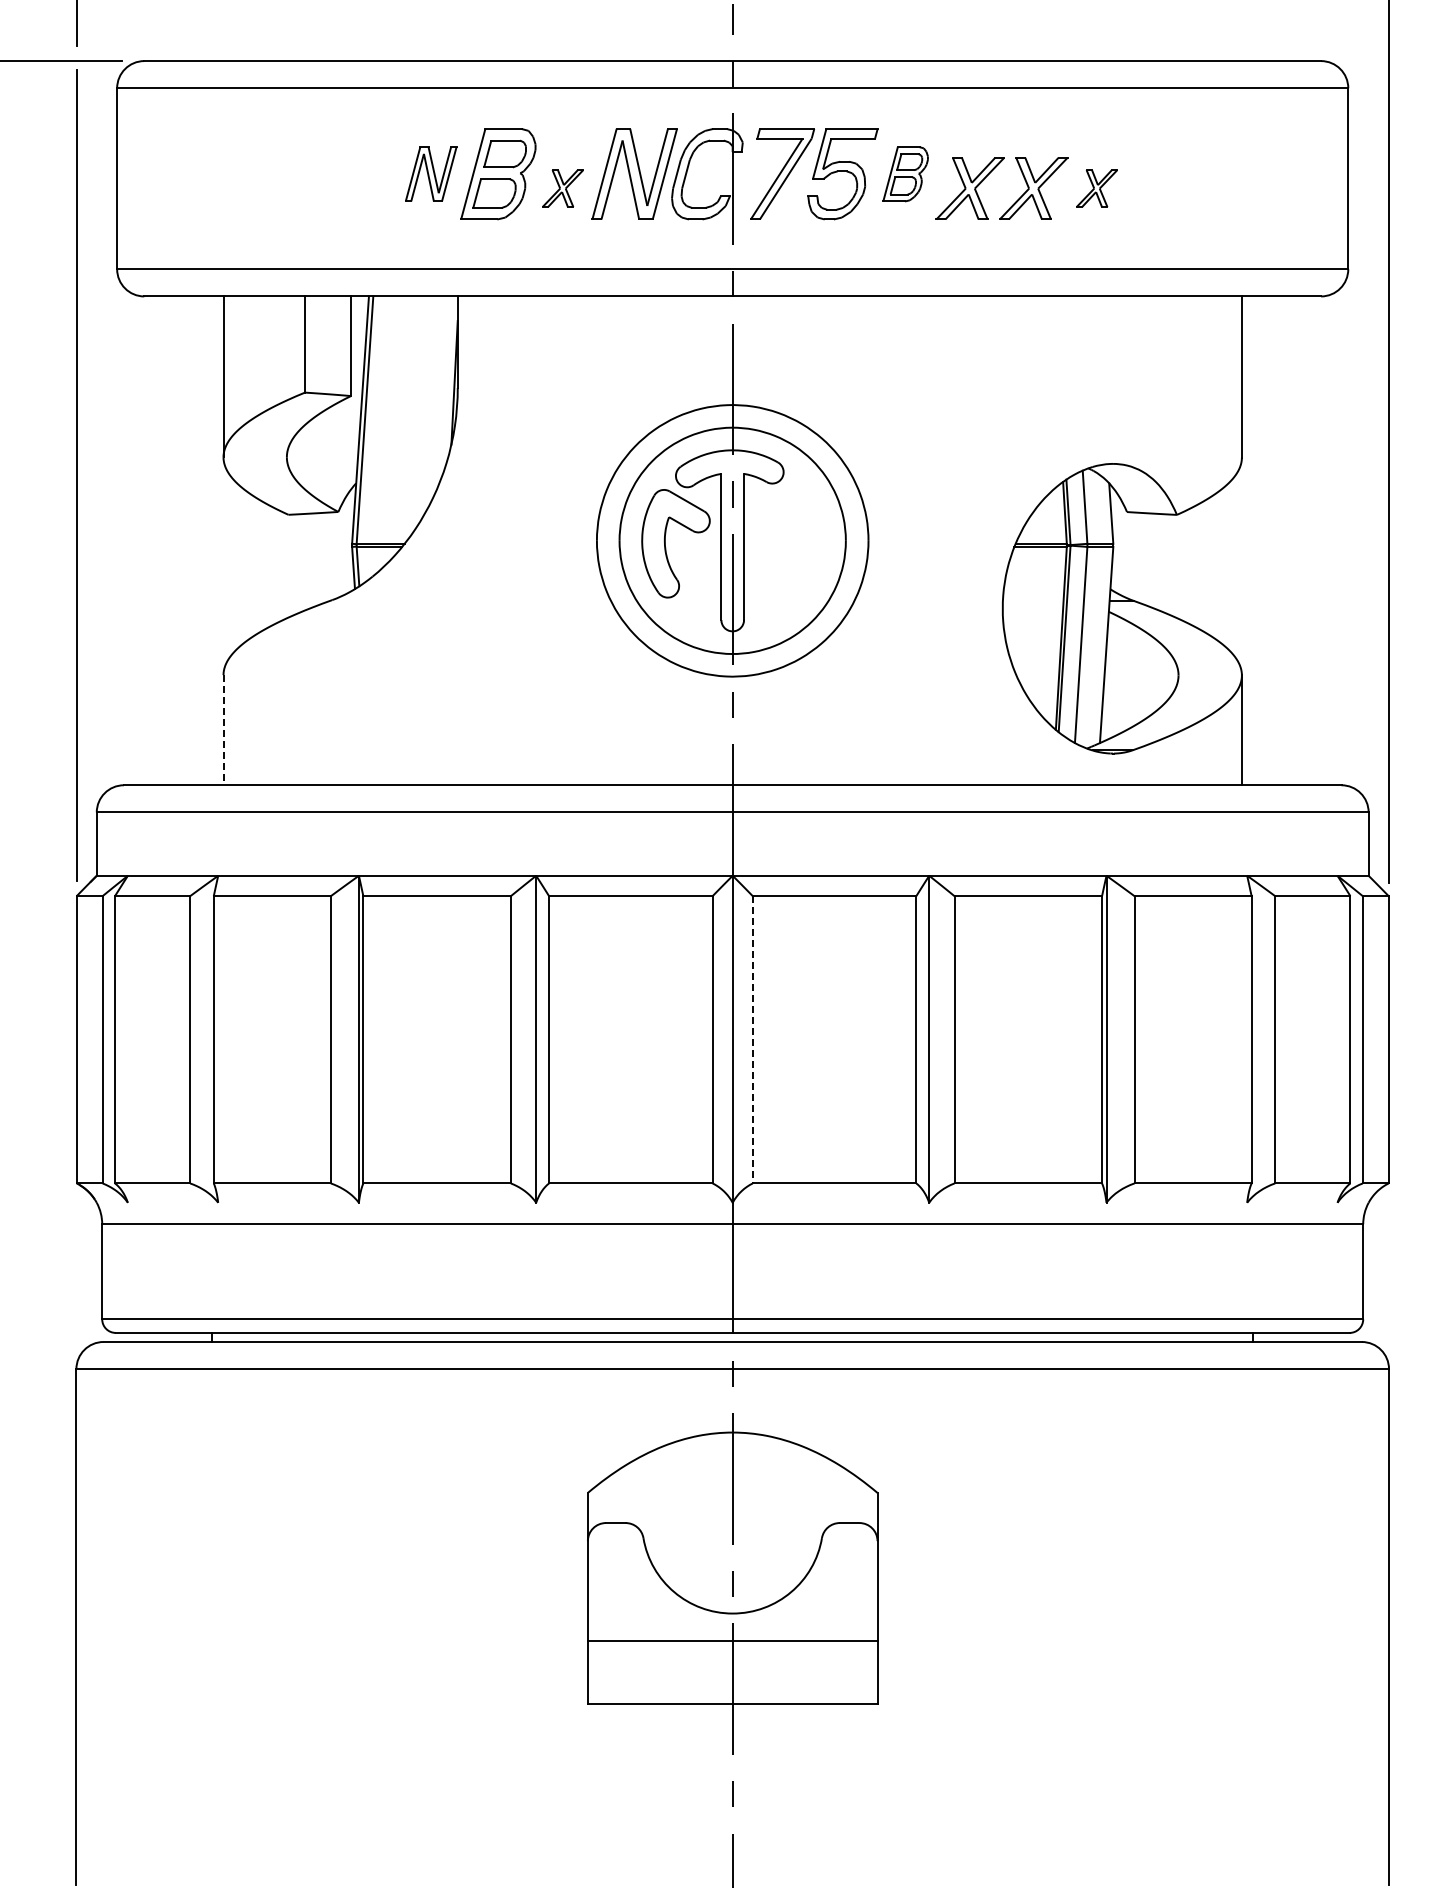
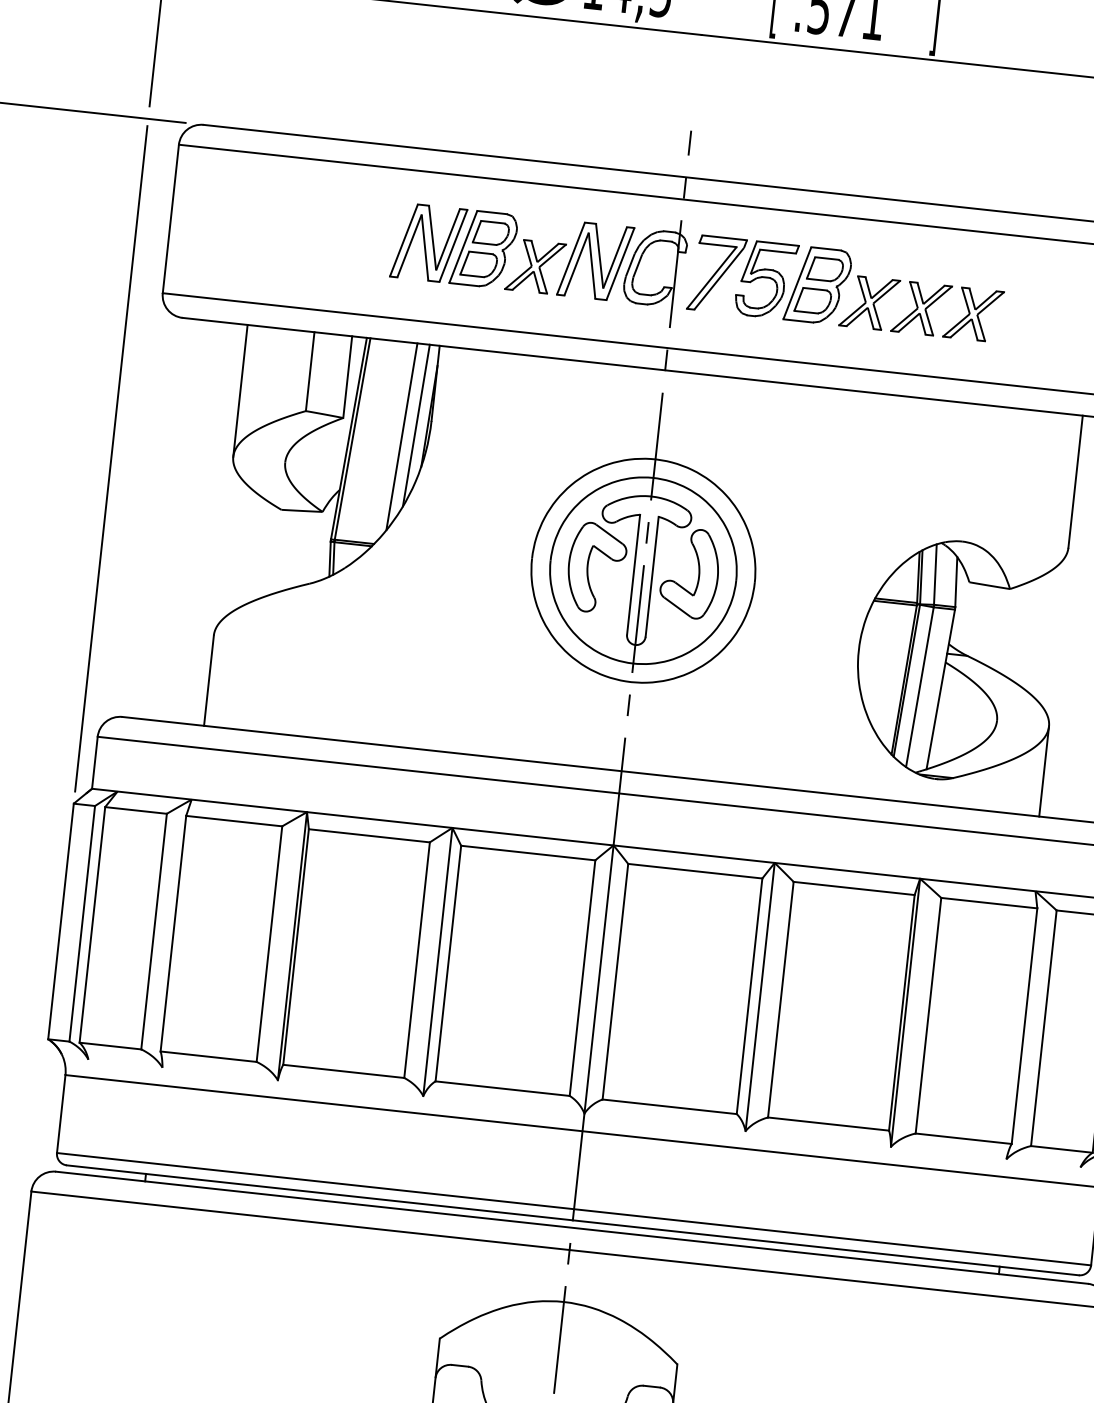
part: (431, 173) -> (429, 242), size x1.67
part: (905, 174) -> (817, 285), size x1.67
part: (562, 188) -> (535, 266), size x1.67
part: (1096, 188) -> (973, 314), size x1.67
line: (439, 395) -> (415, 425), added
line: (423, 410) -> (401, 436), added
part: (799, 537) -> (698, 573), added
line: (223, 730) -> (208, 680), dashed -> solid
line: (752, 1039) -> (615, 981), dashed -> solid

